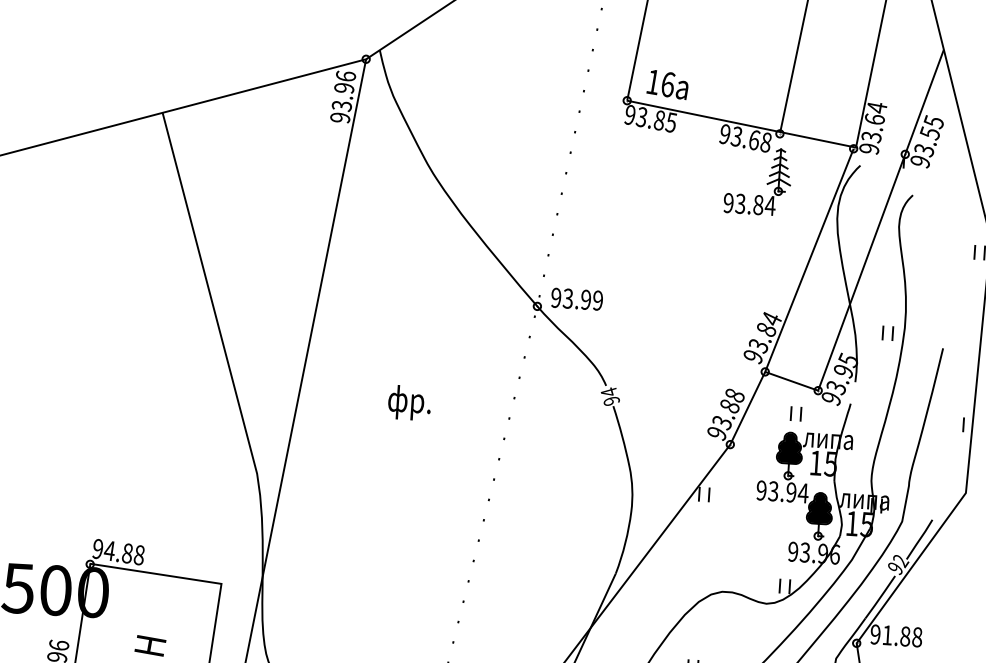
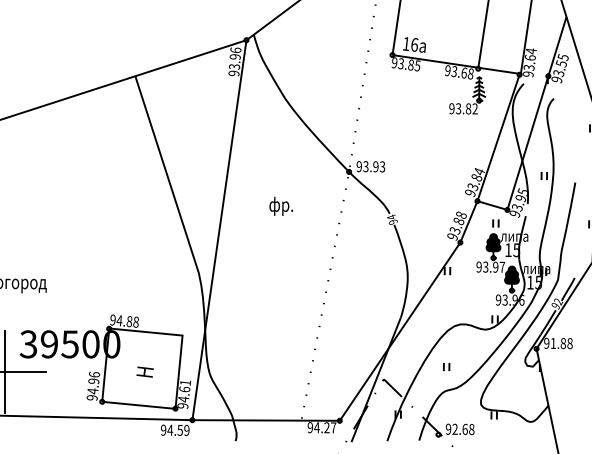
text: (771, 205) -> (475, 108), 93.84 -> 93.82
text: (597, 299) -> (382, 166), 93.99 -> 93.93
text: (410, 401) -> (281, 205), moved
text: (803, 491) -> (502, 266), 93.94 -> 93.97

